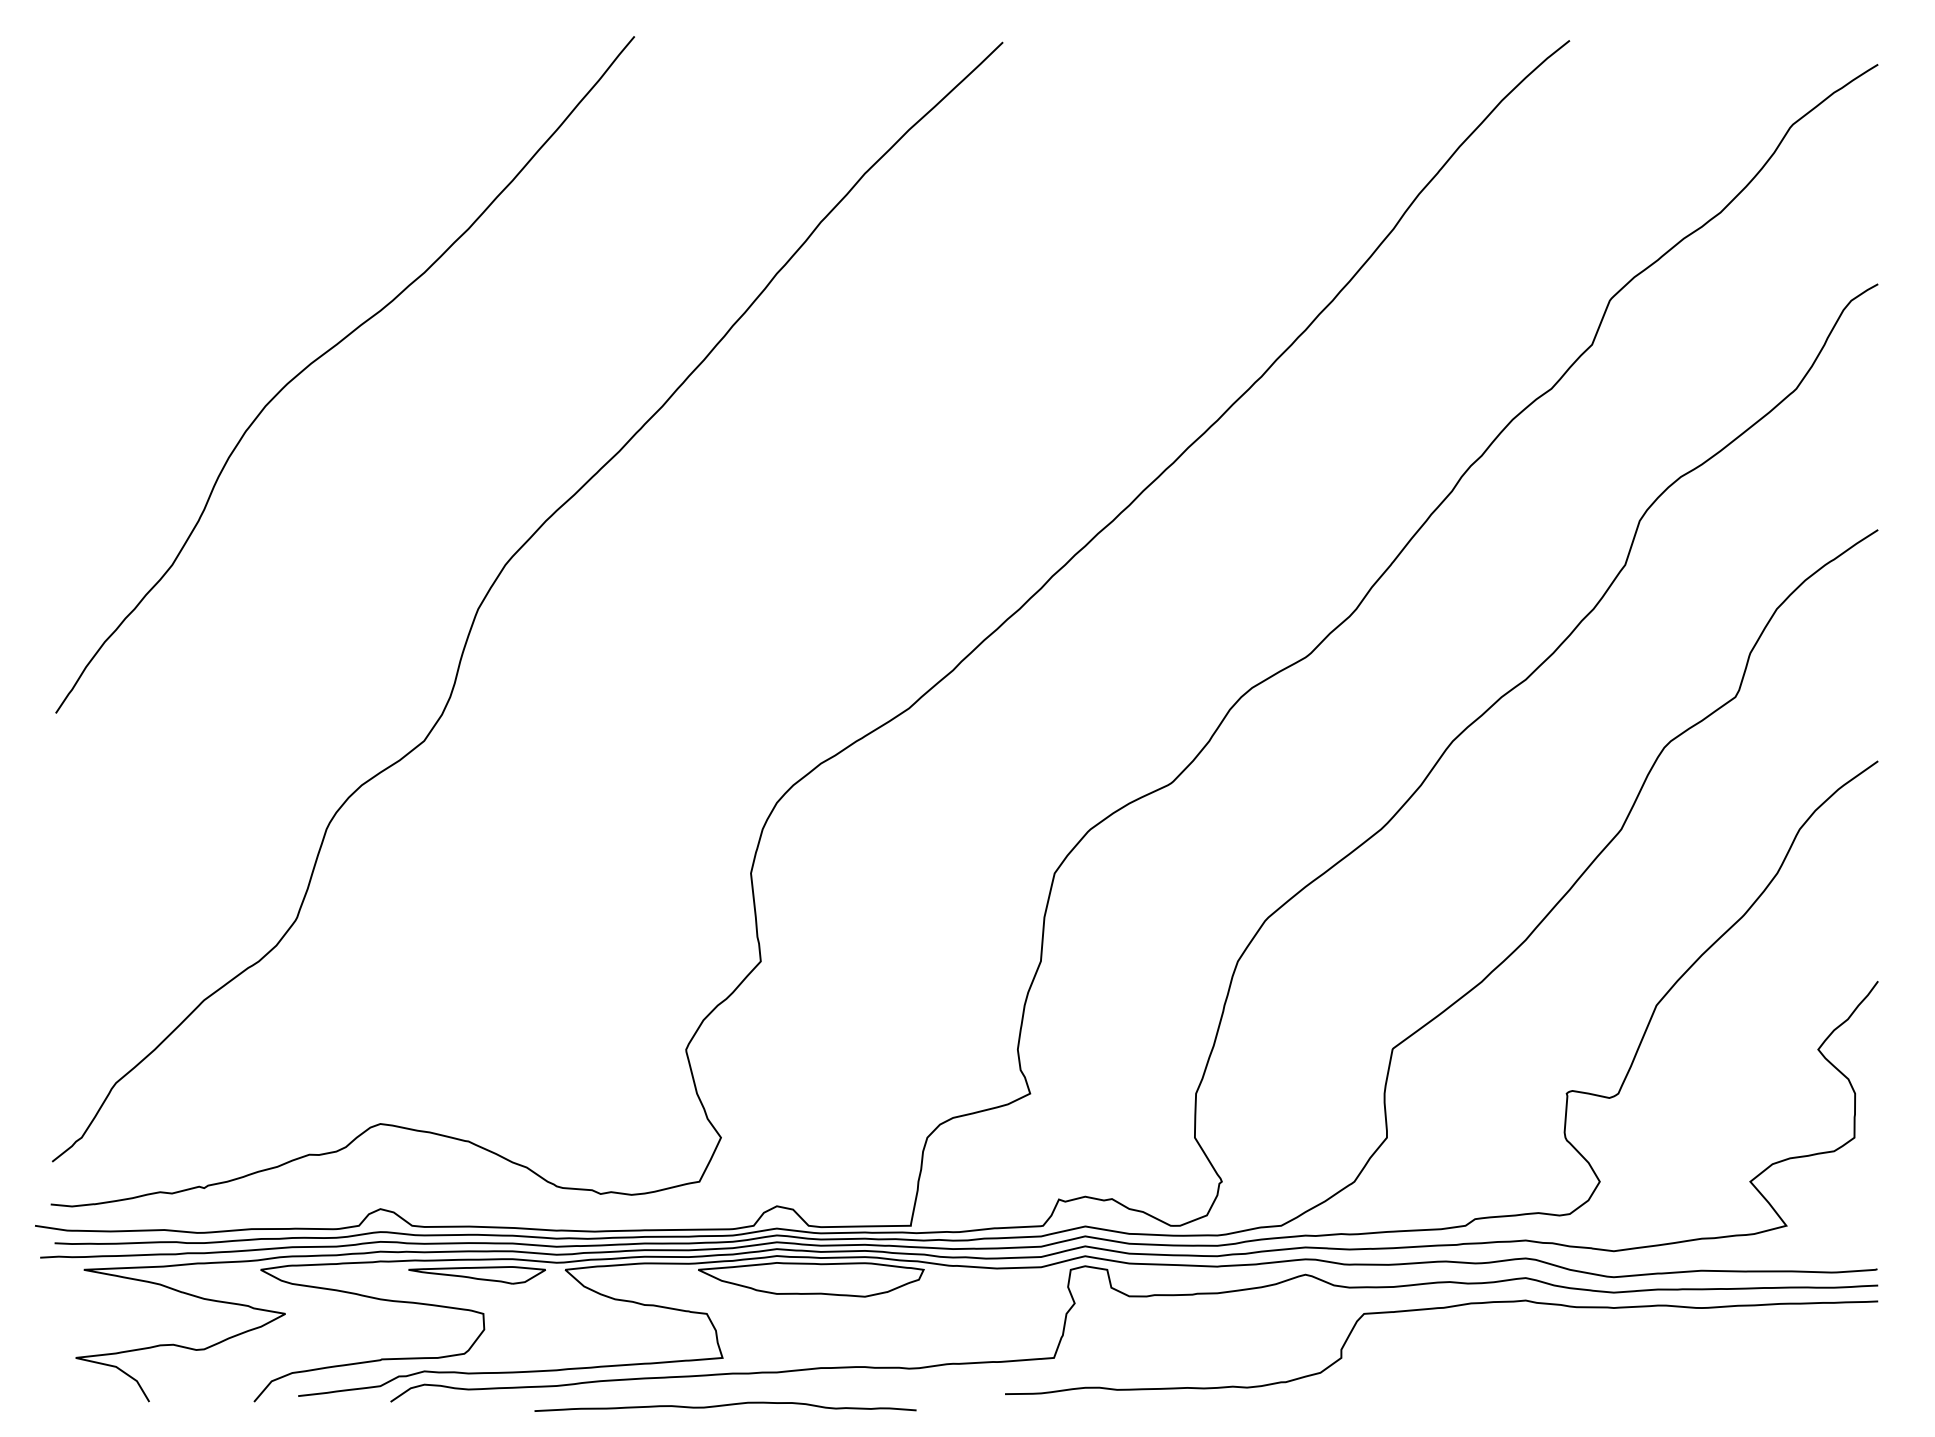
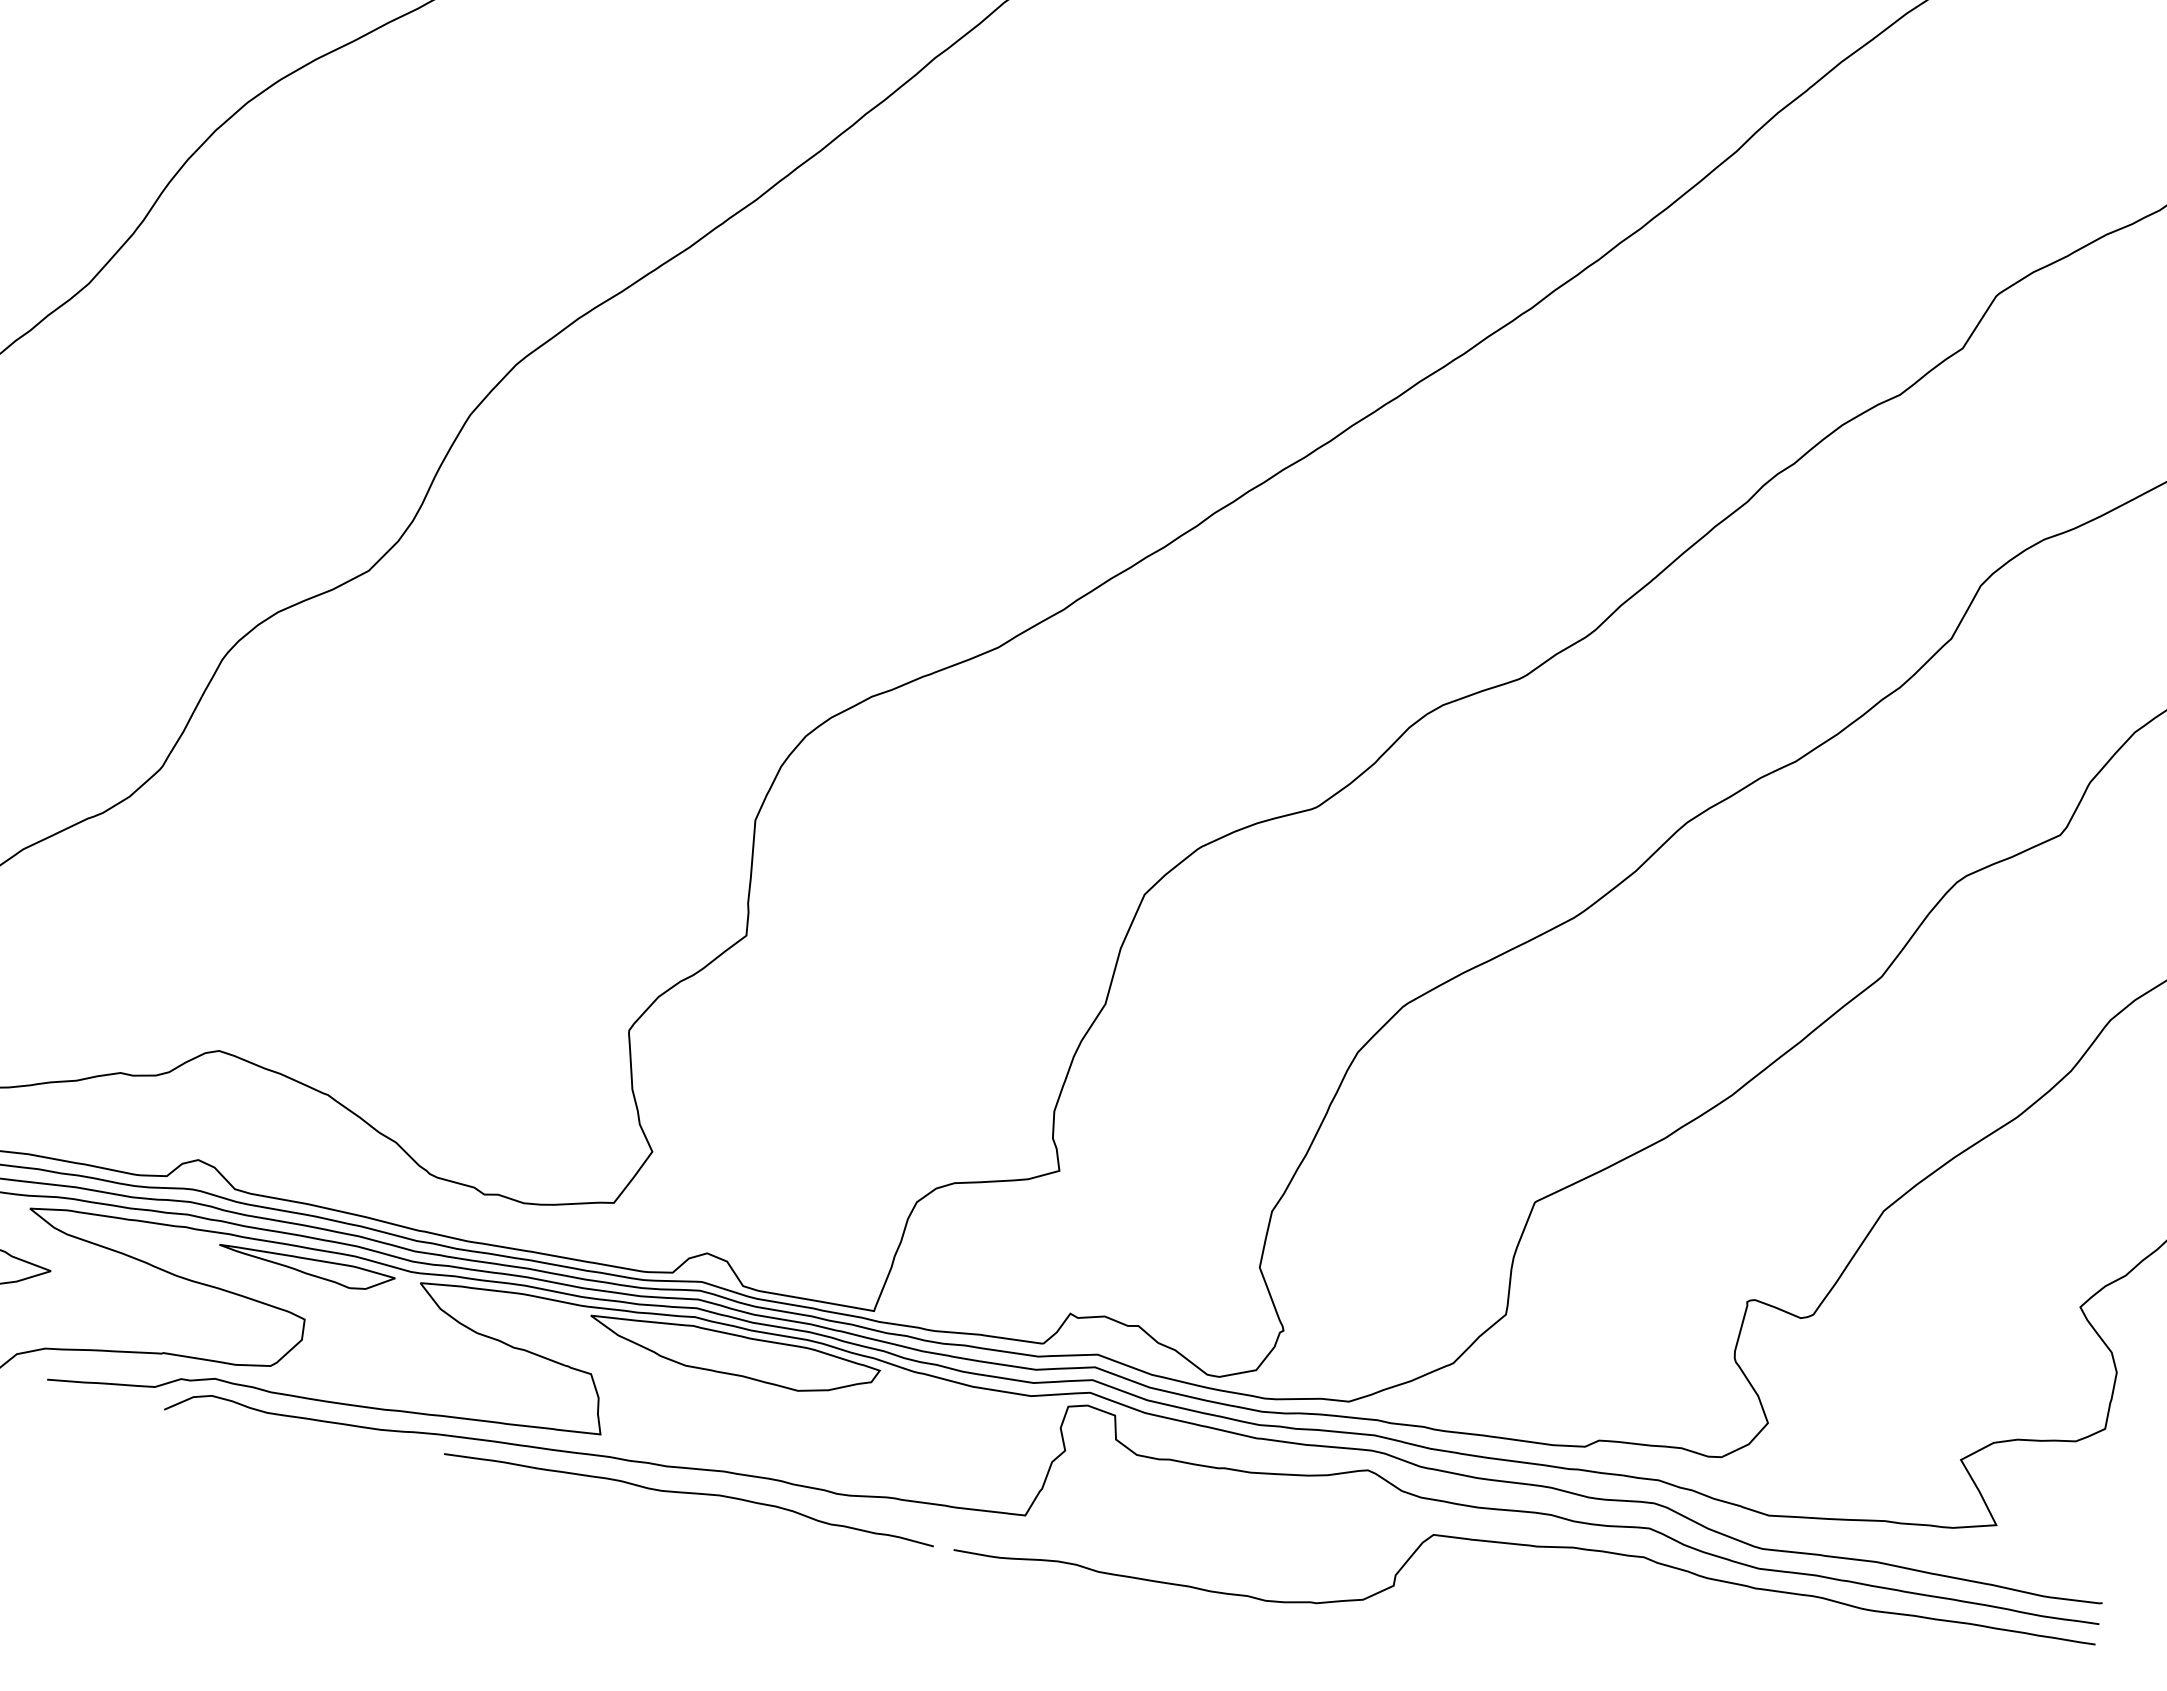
curve: (725, 1406) -> (689, 1494), moved

